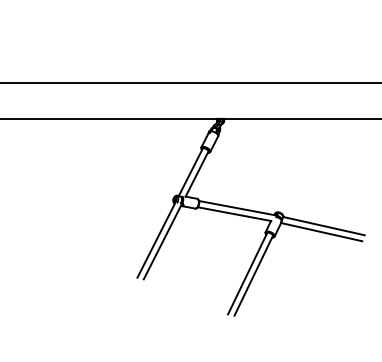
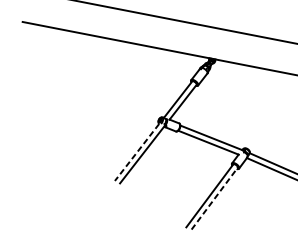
line: (155, 241) -> (136, 152), solid -> dashed
line: (253, 275) -> (214, 198), solid -> dashed

